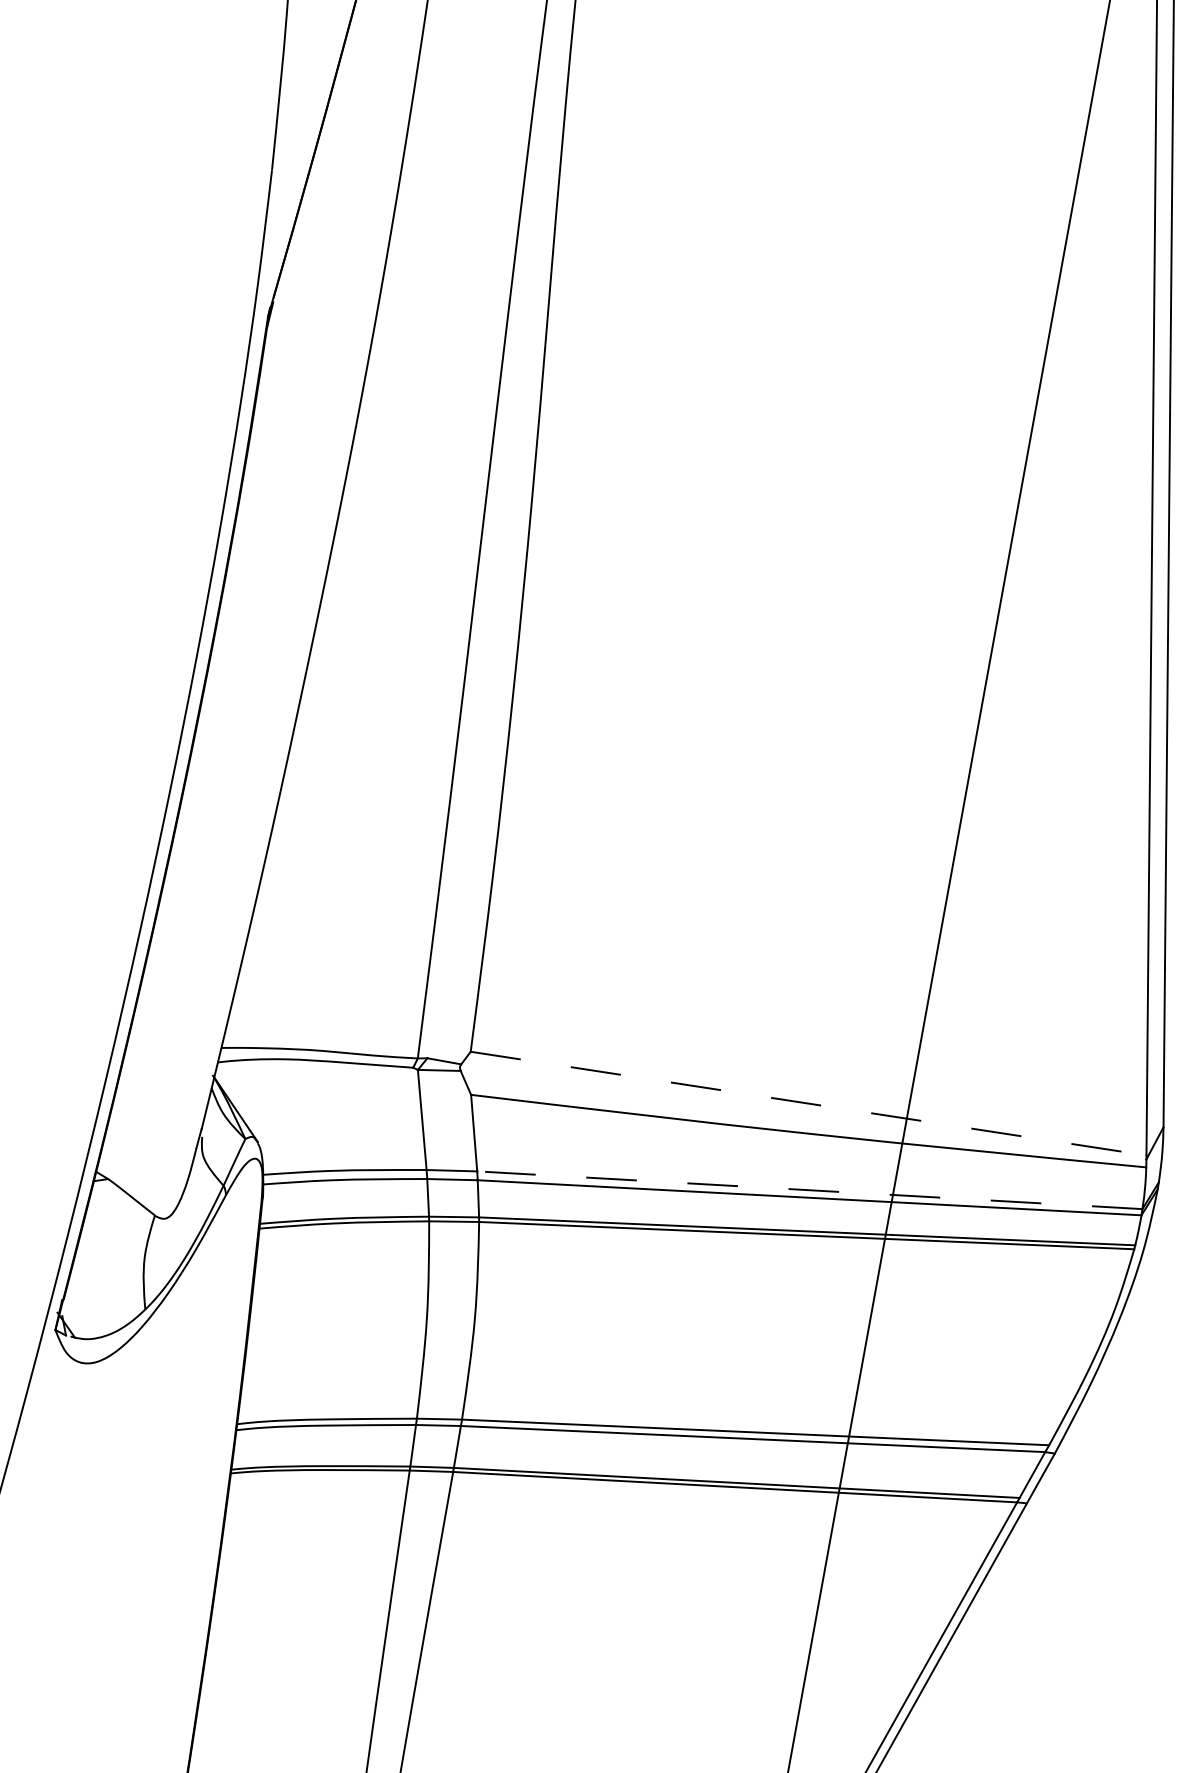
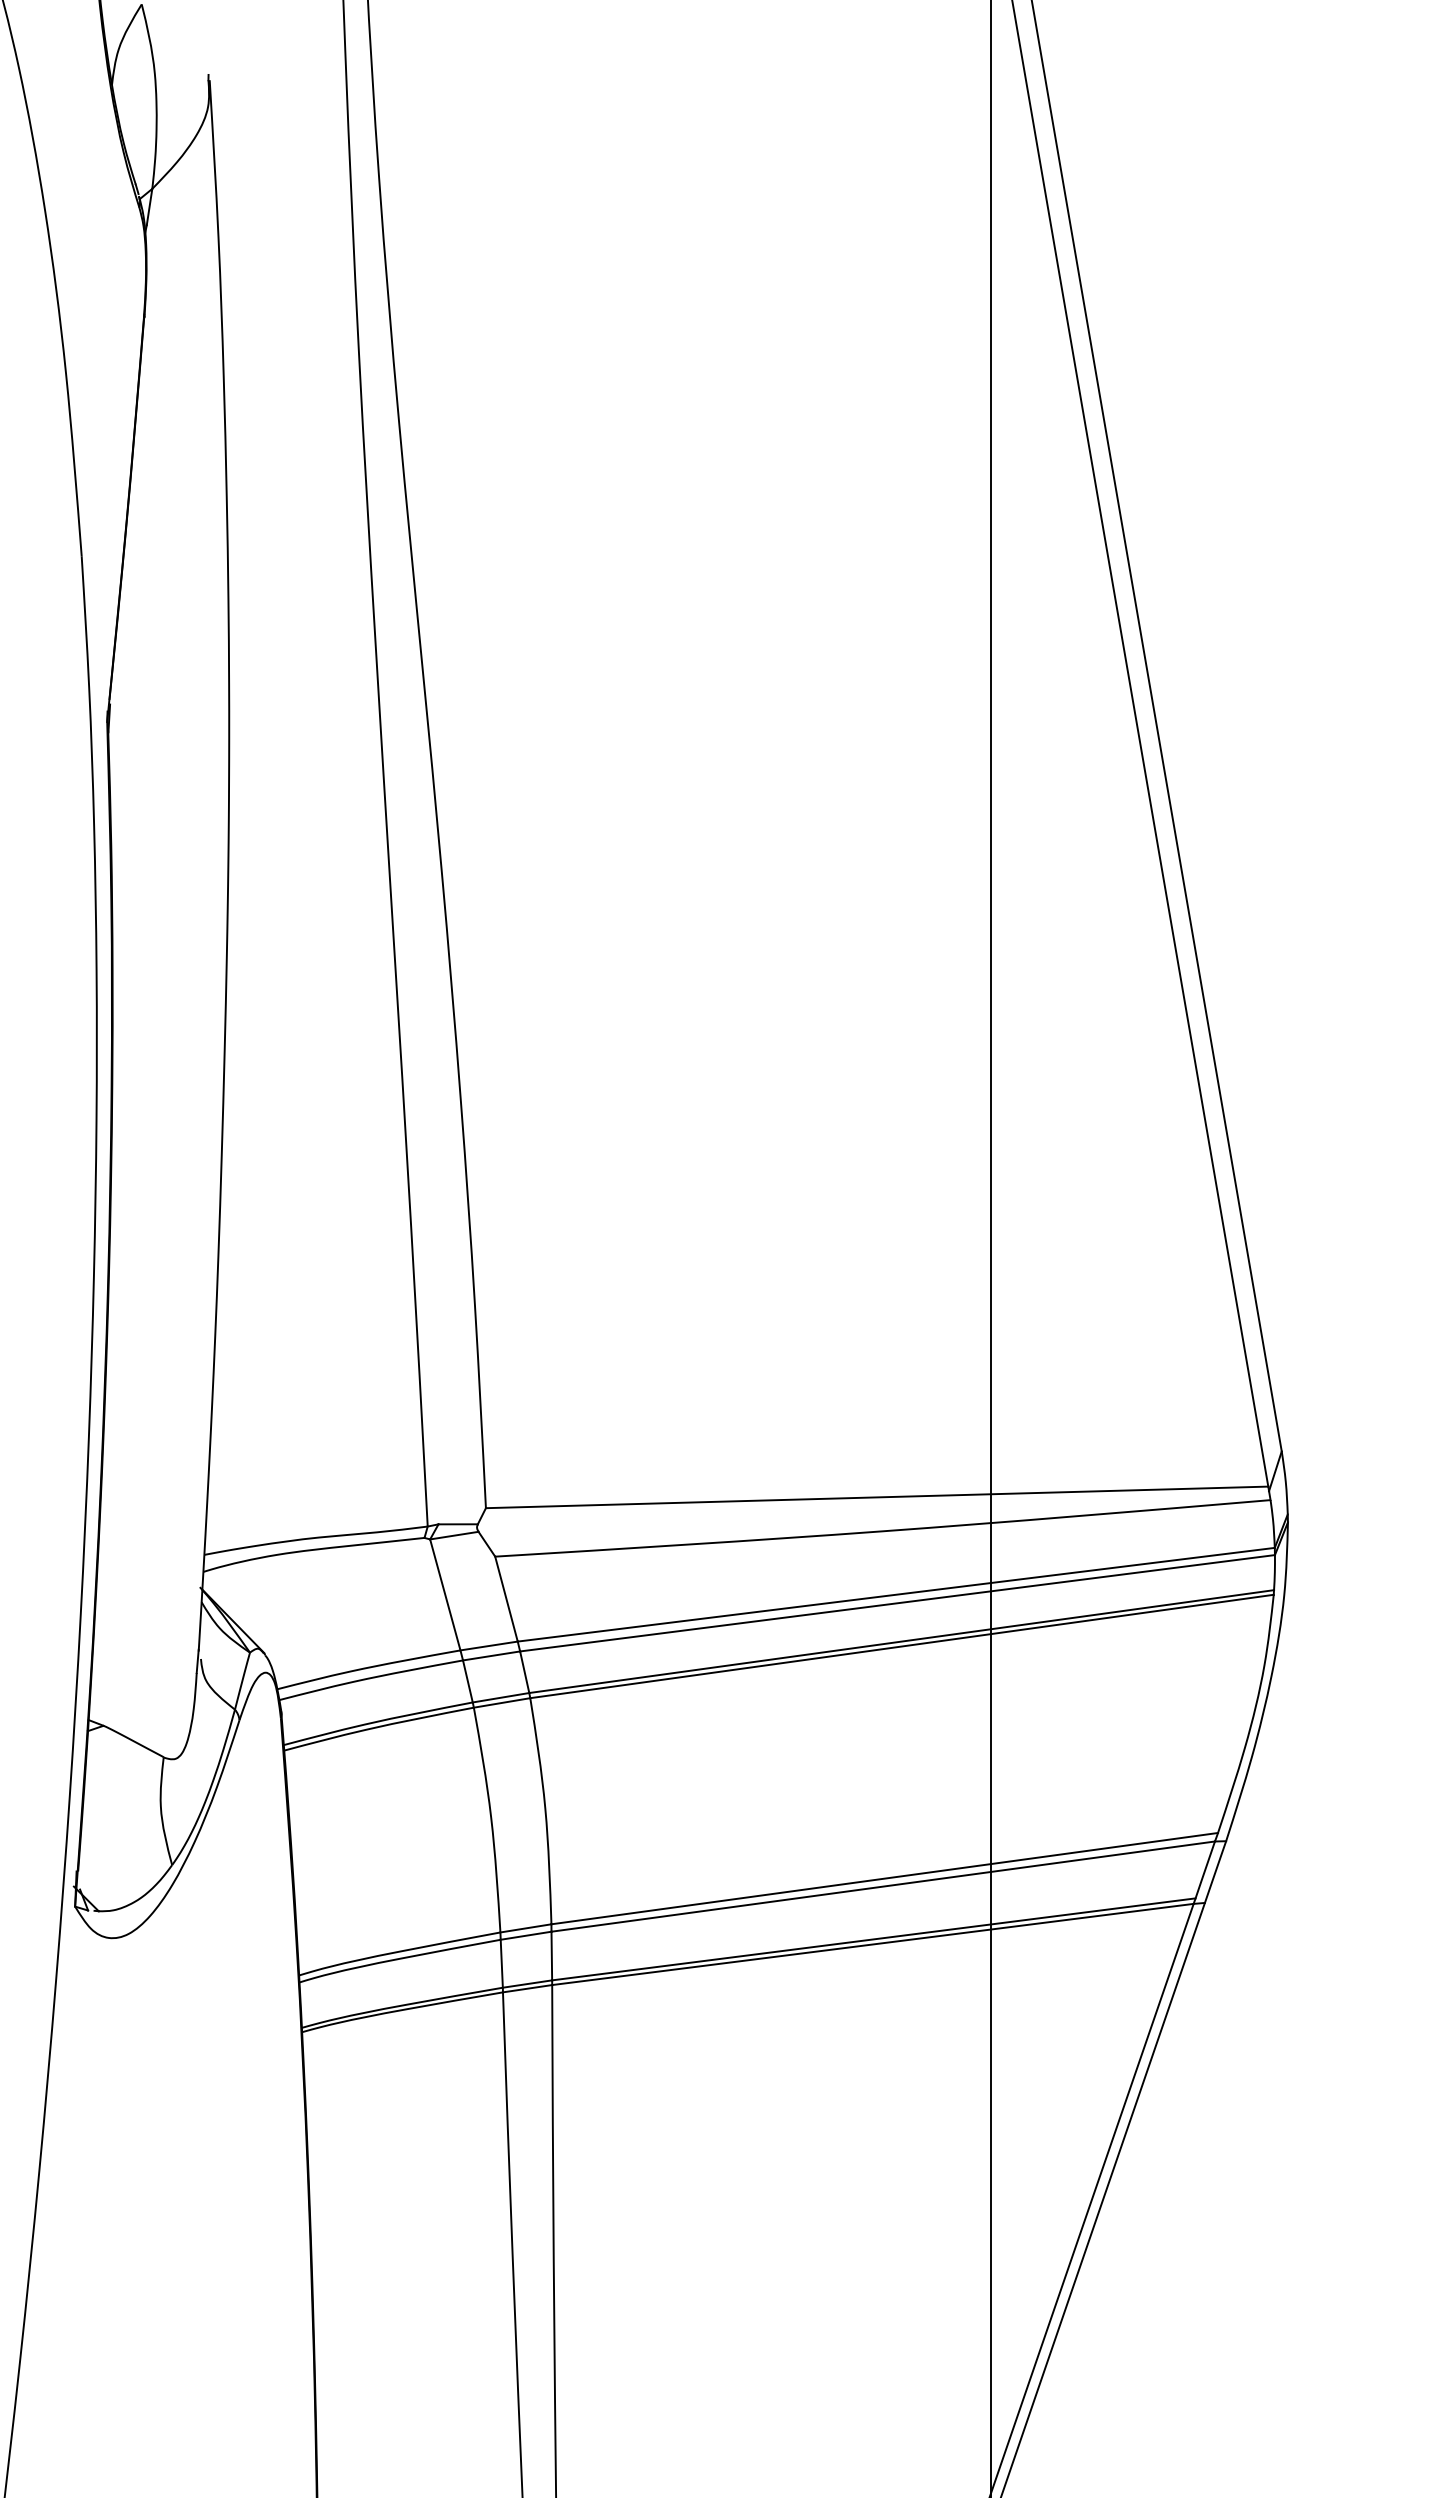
line: (808, 1103) -> (877, 1497), dashed -> solid
line: (809, 1189) -> (895, 1594), dashed -> solid

